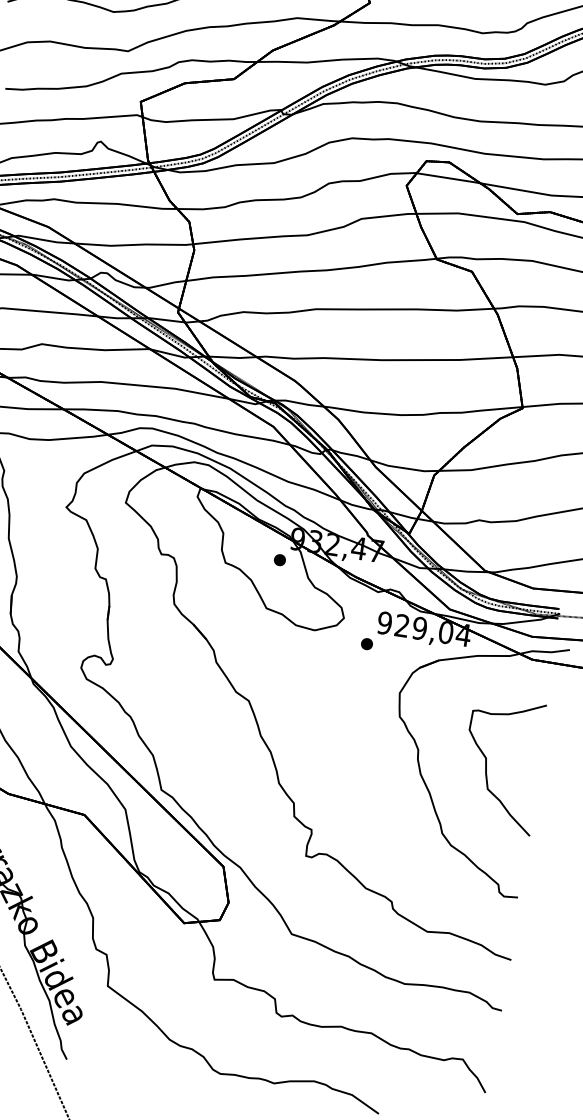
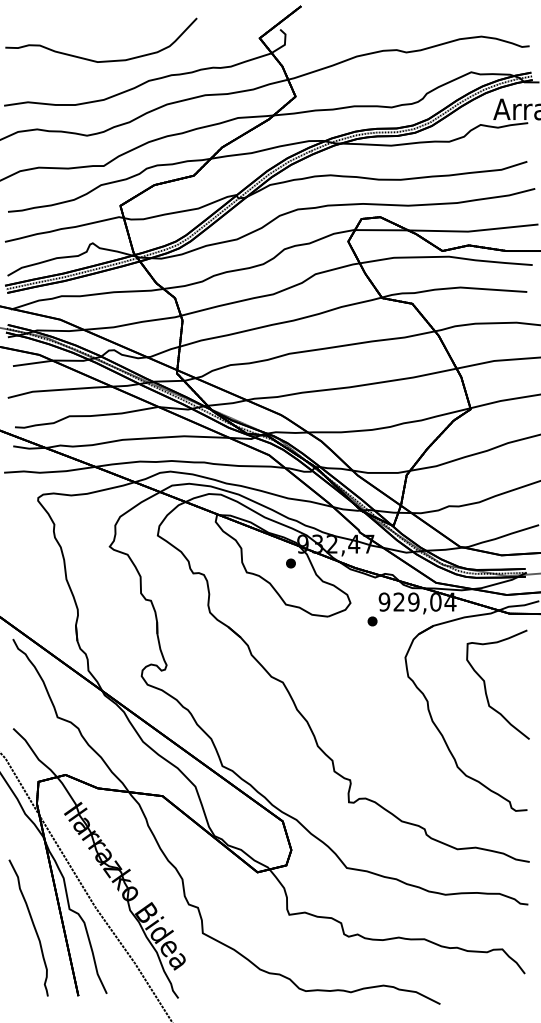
curve: (487, 767) -> (486, 688), moved

